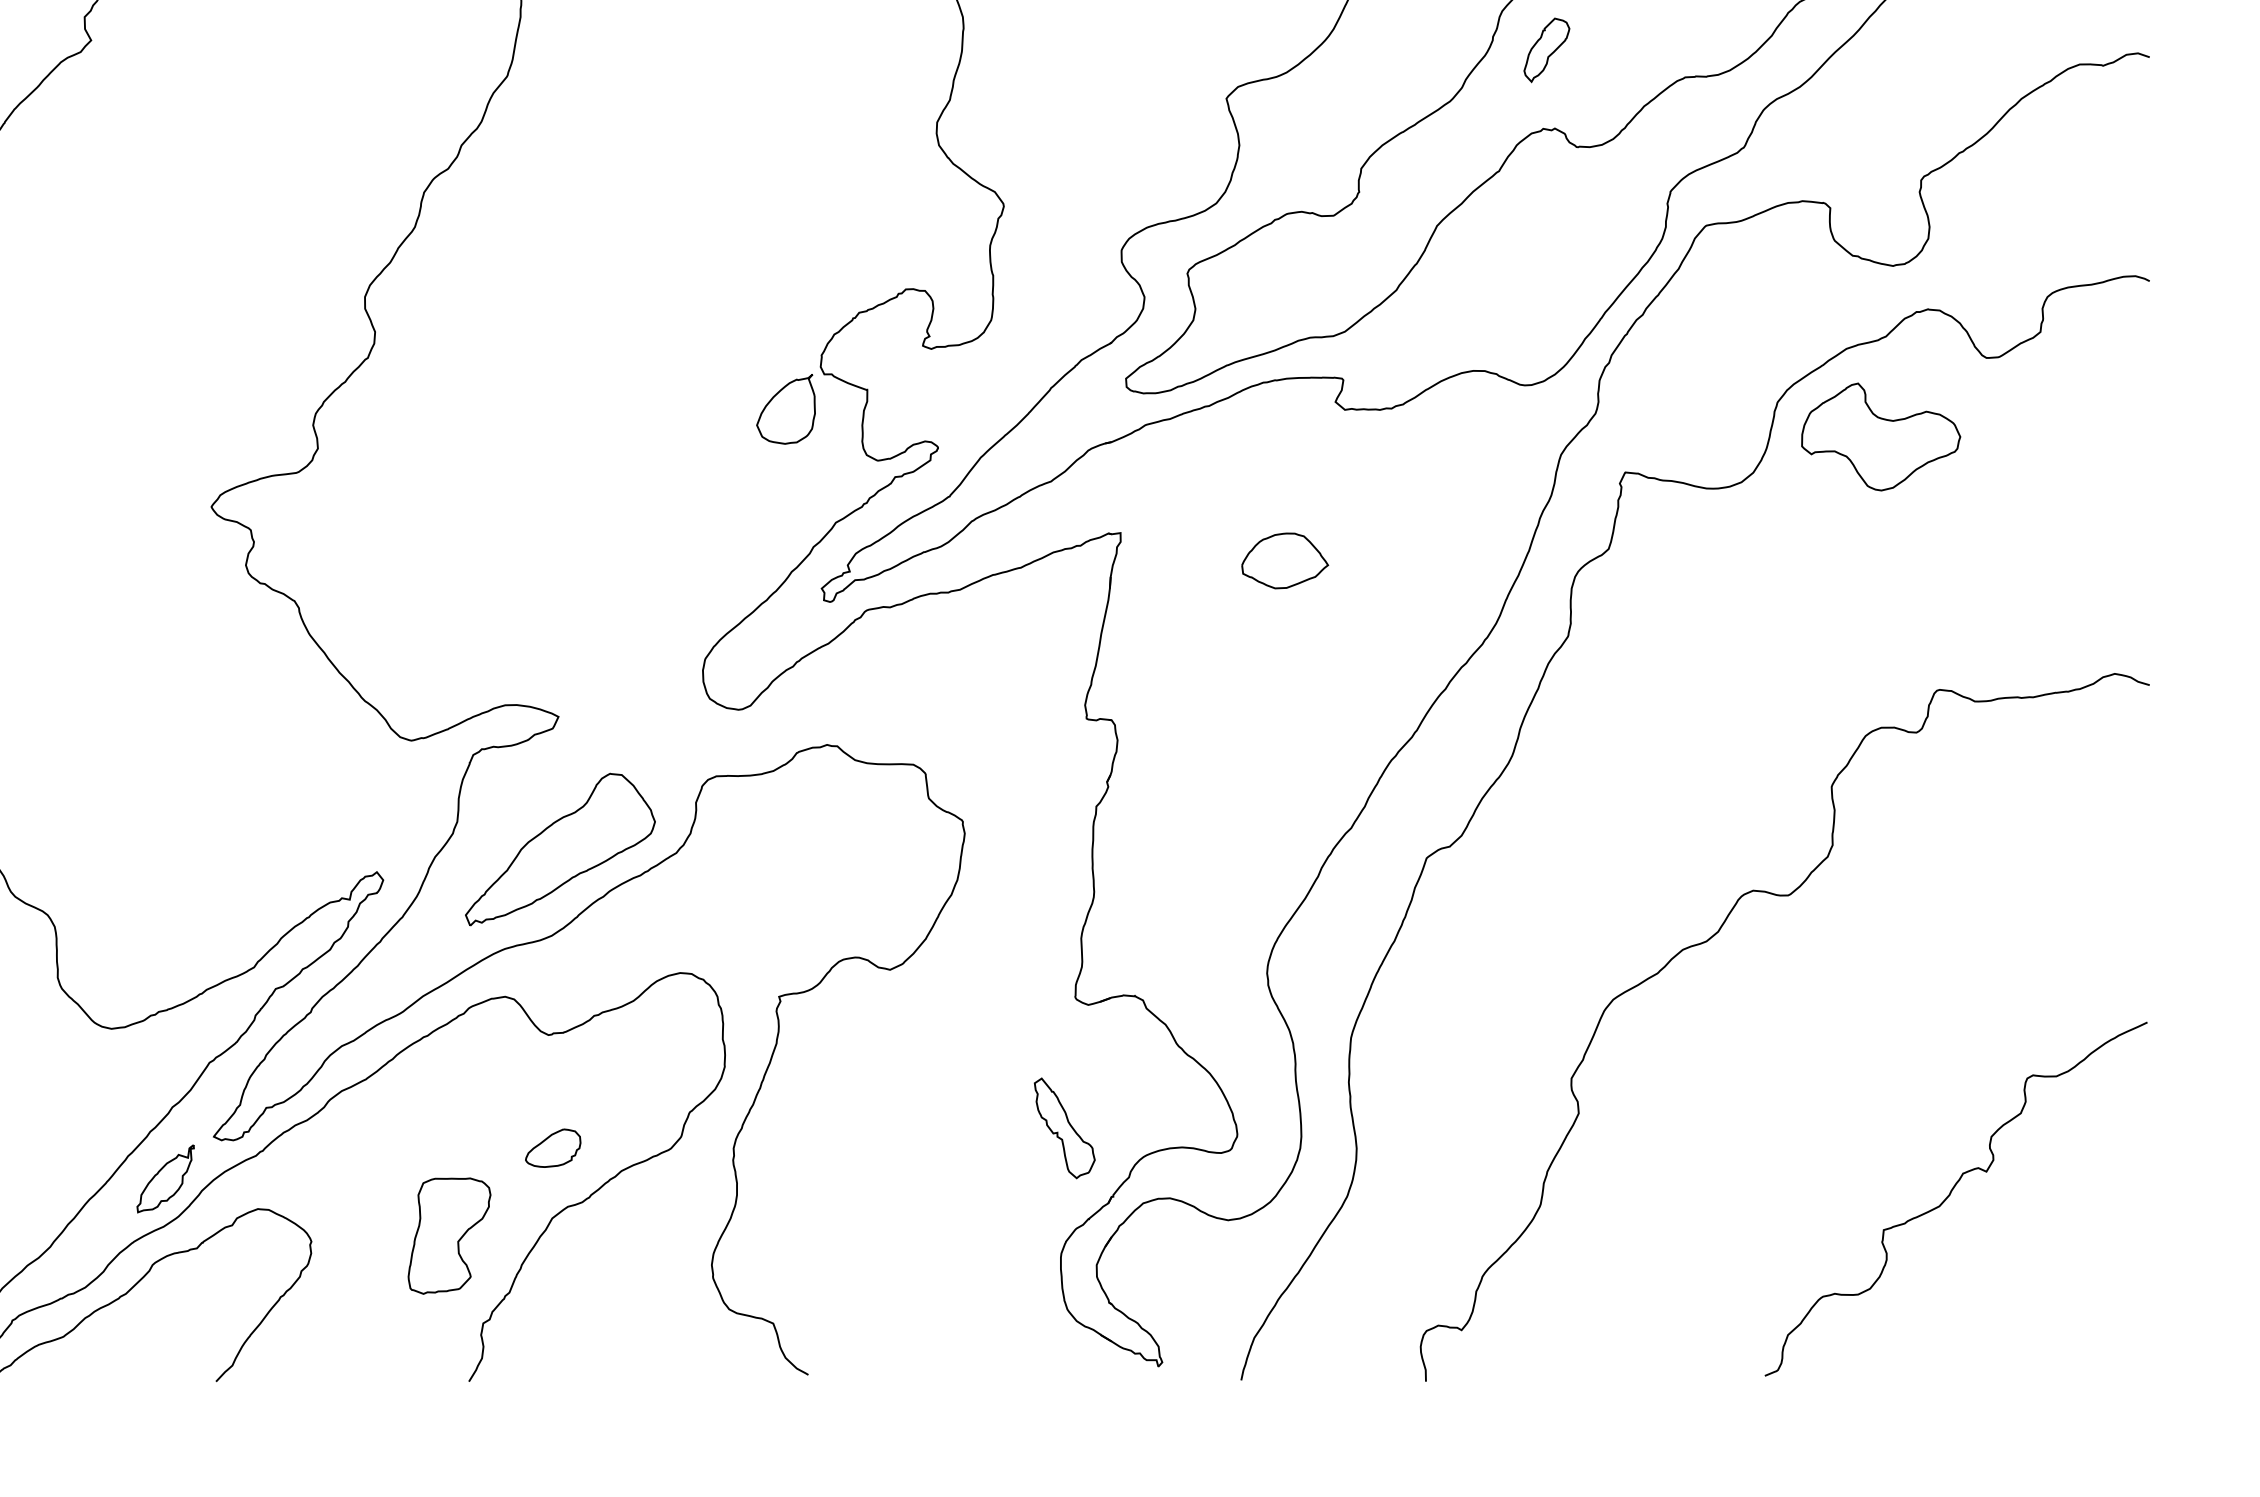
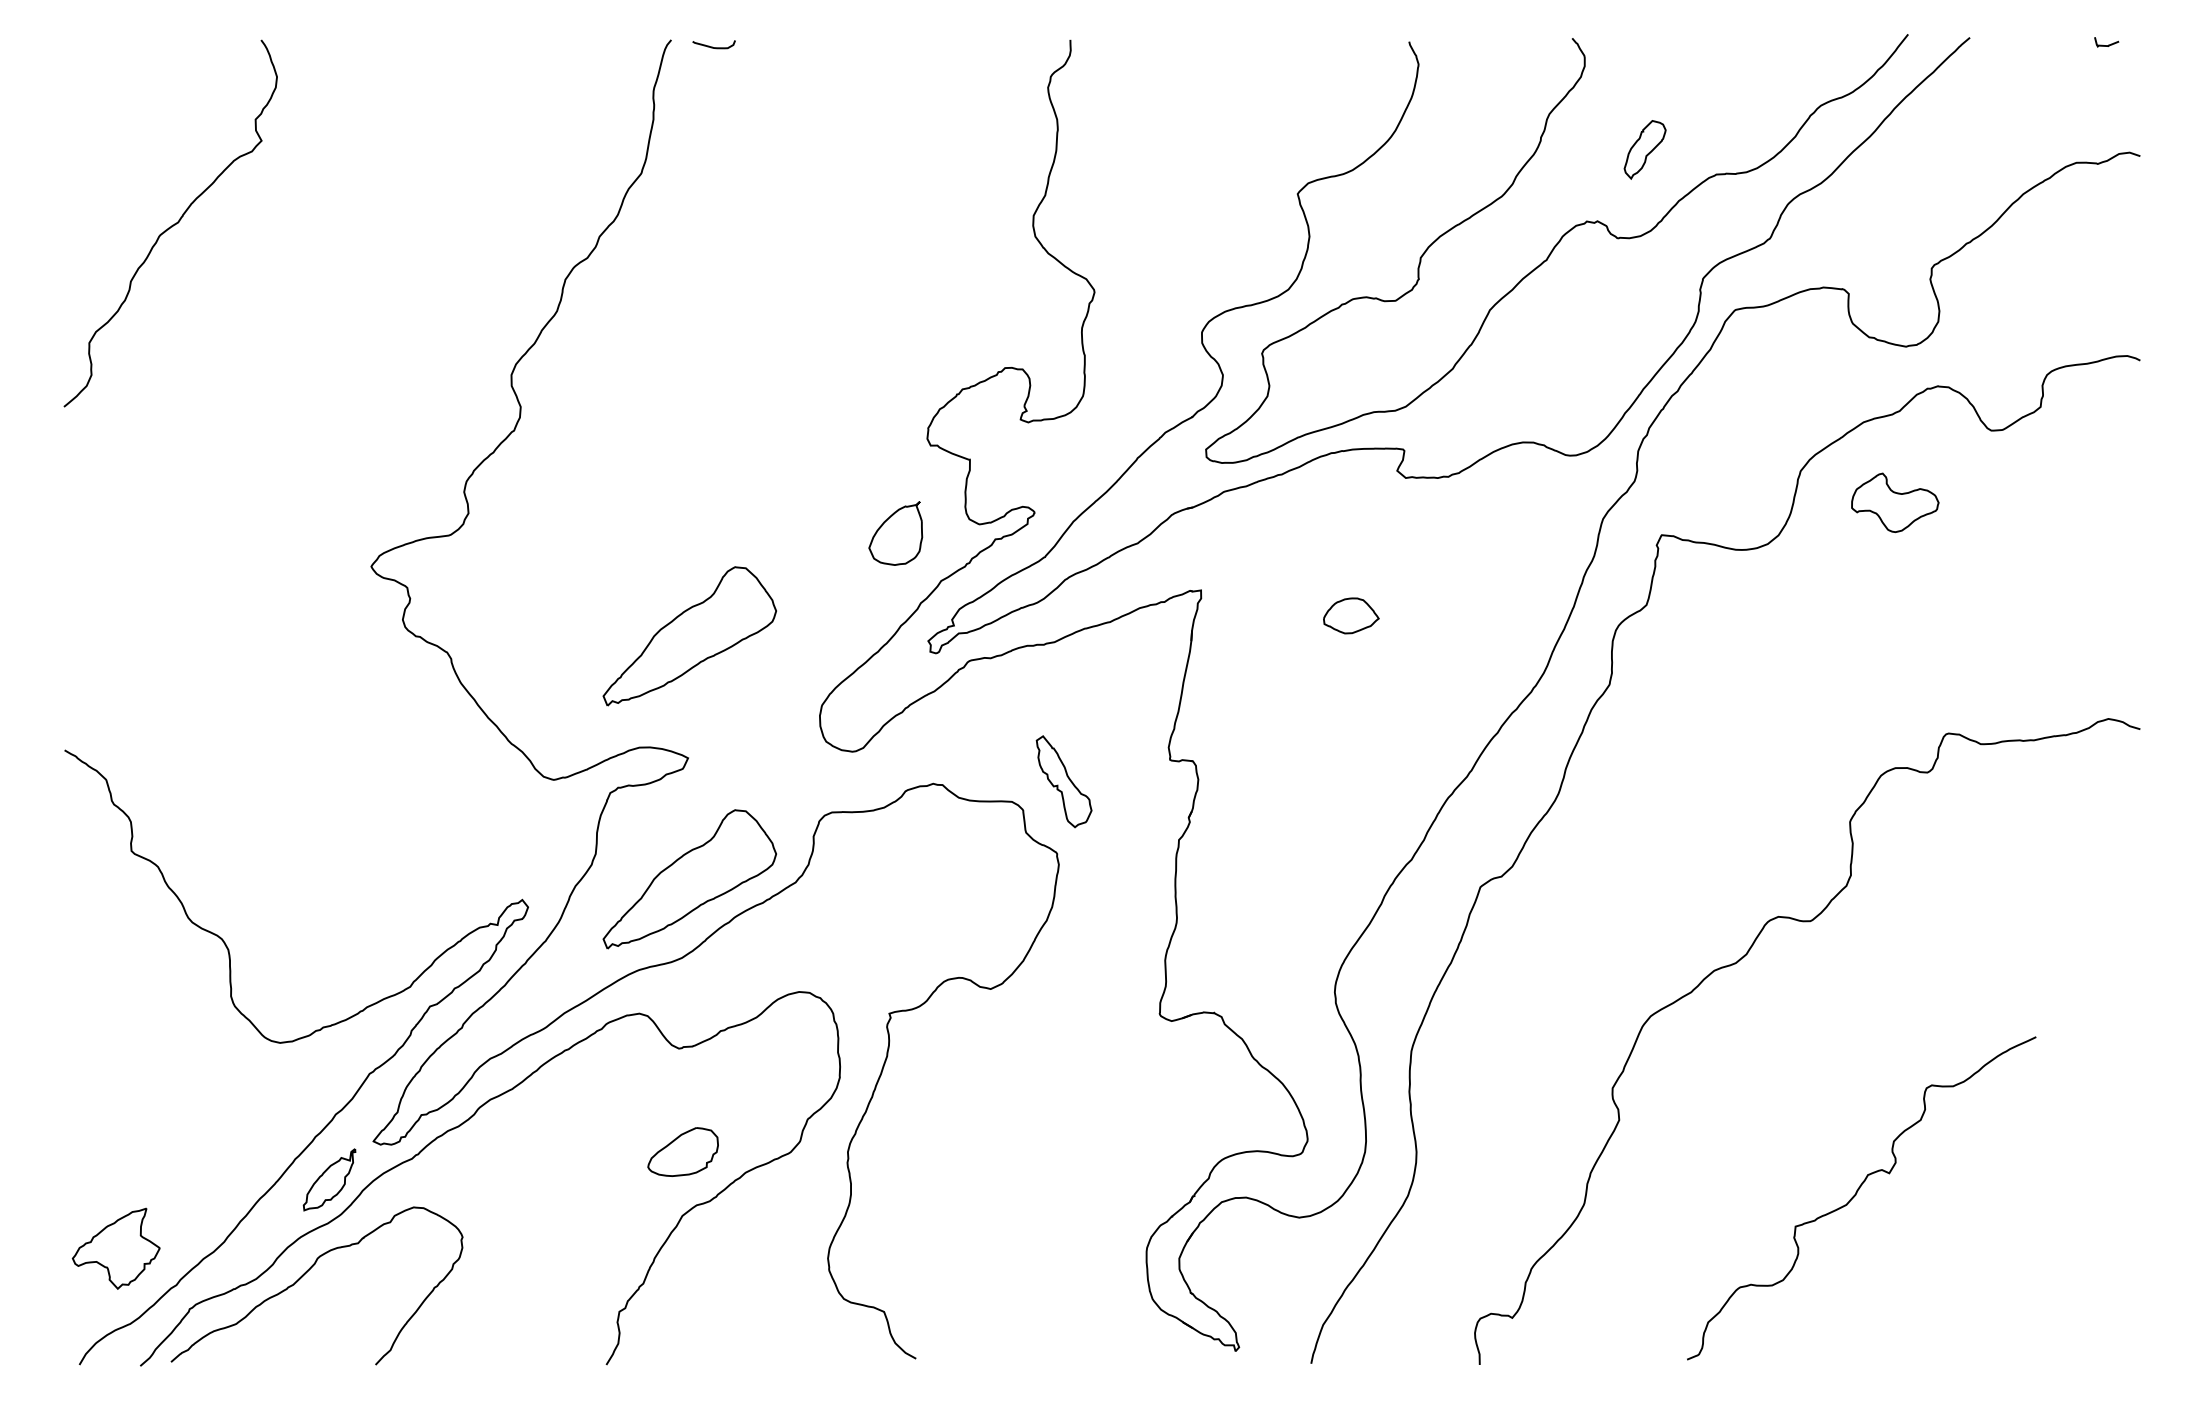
part: (1546, 49) -> (1644, 149), moved
part: (785, 409) -> (895, 533), moved
part: (1881, 436) -> (1895, 502), size x0.6
part: (1285, 560) -> (1351, 615), size x0.7
part: (560, 583) -> (689, 636), added
part: (1064, 1128) -> (1063, 781), moved
part: (553, 1147) -> (683, 1151), size x1.4
curve: (1950, 1196) -> (1856, 1195), moved
part: (449, 1235) -> (588, 1231), removed

